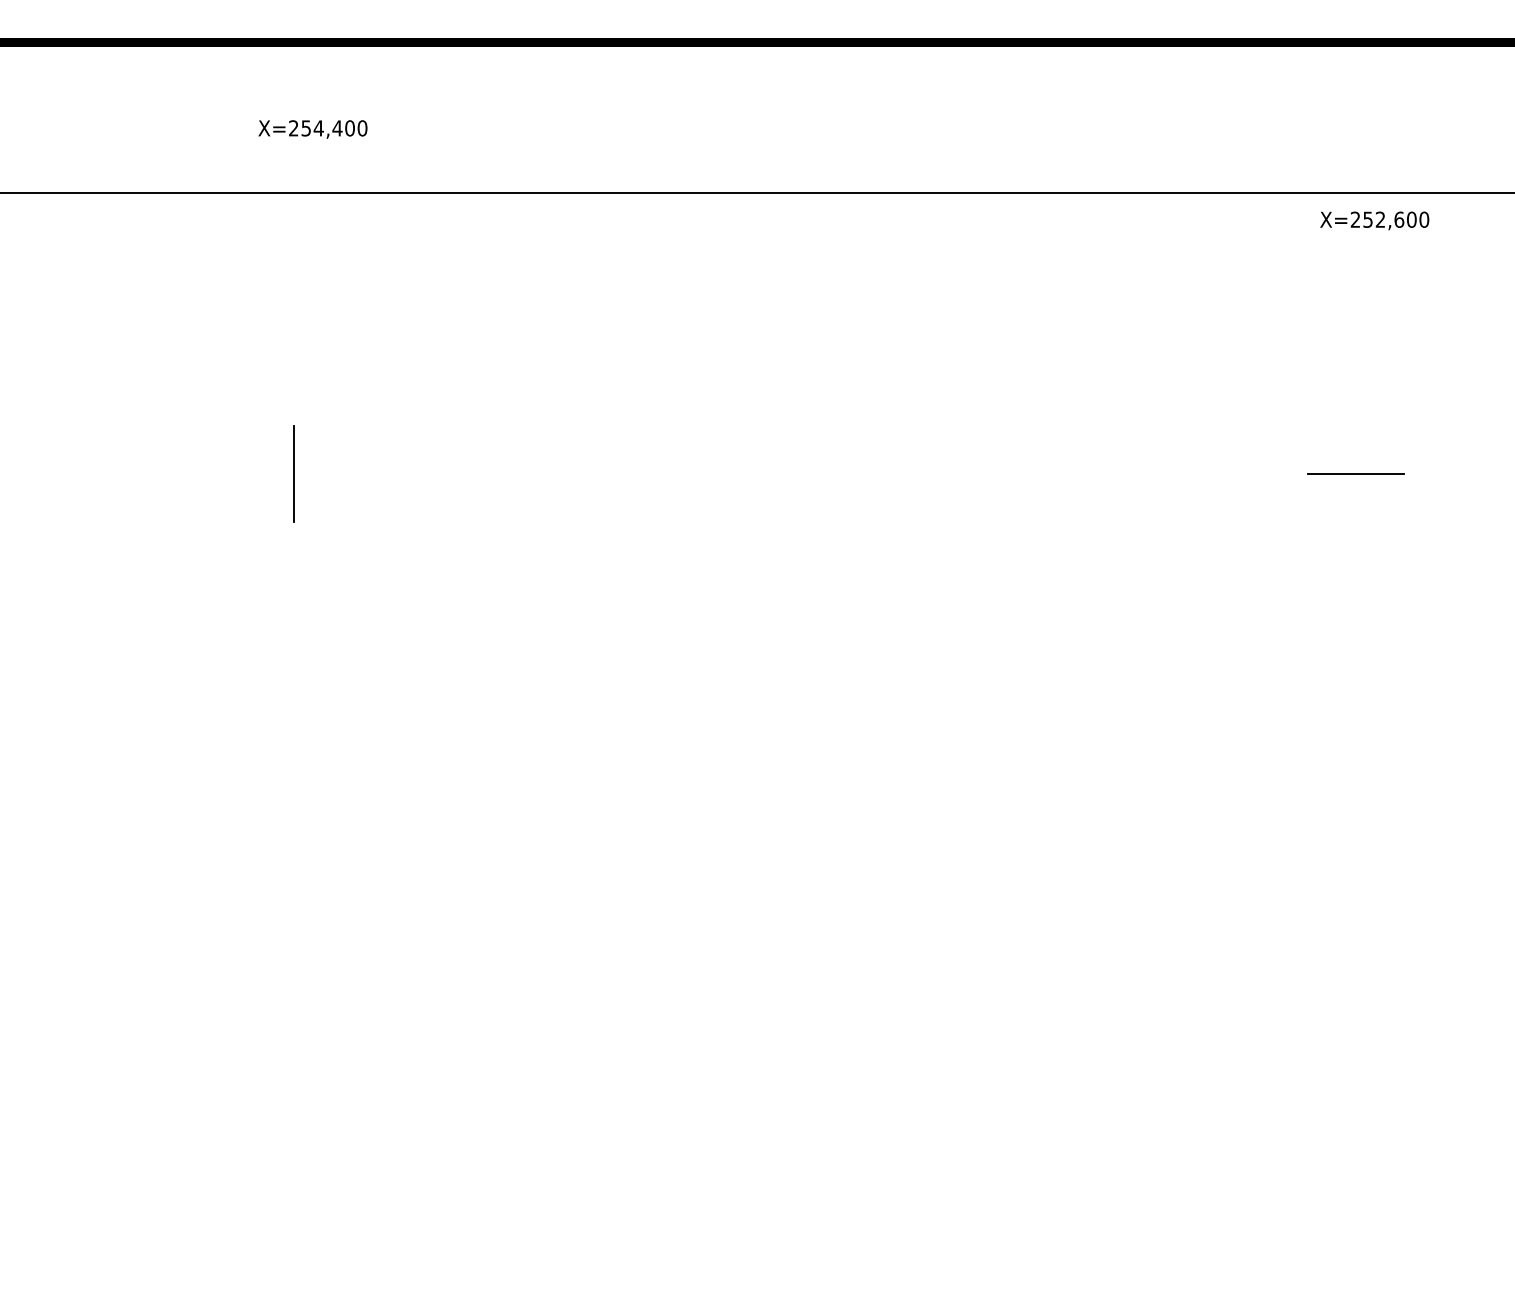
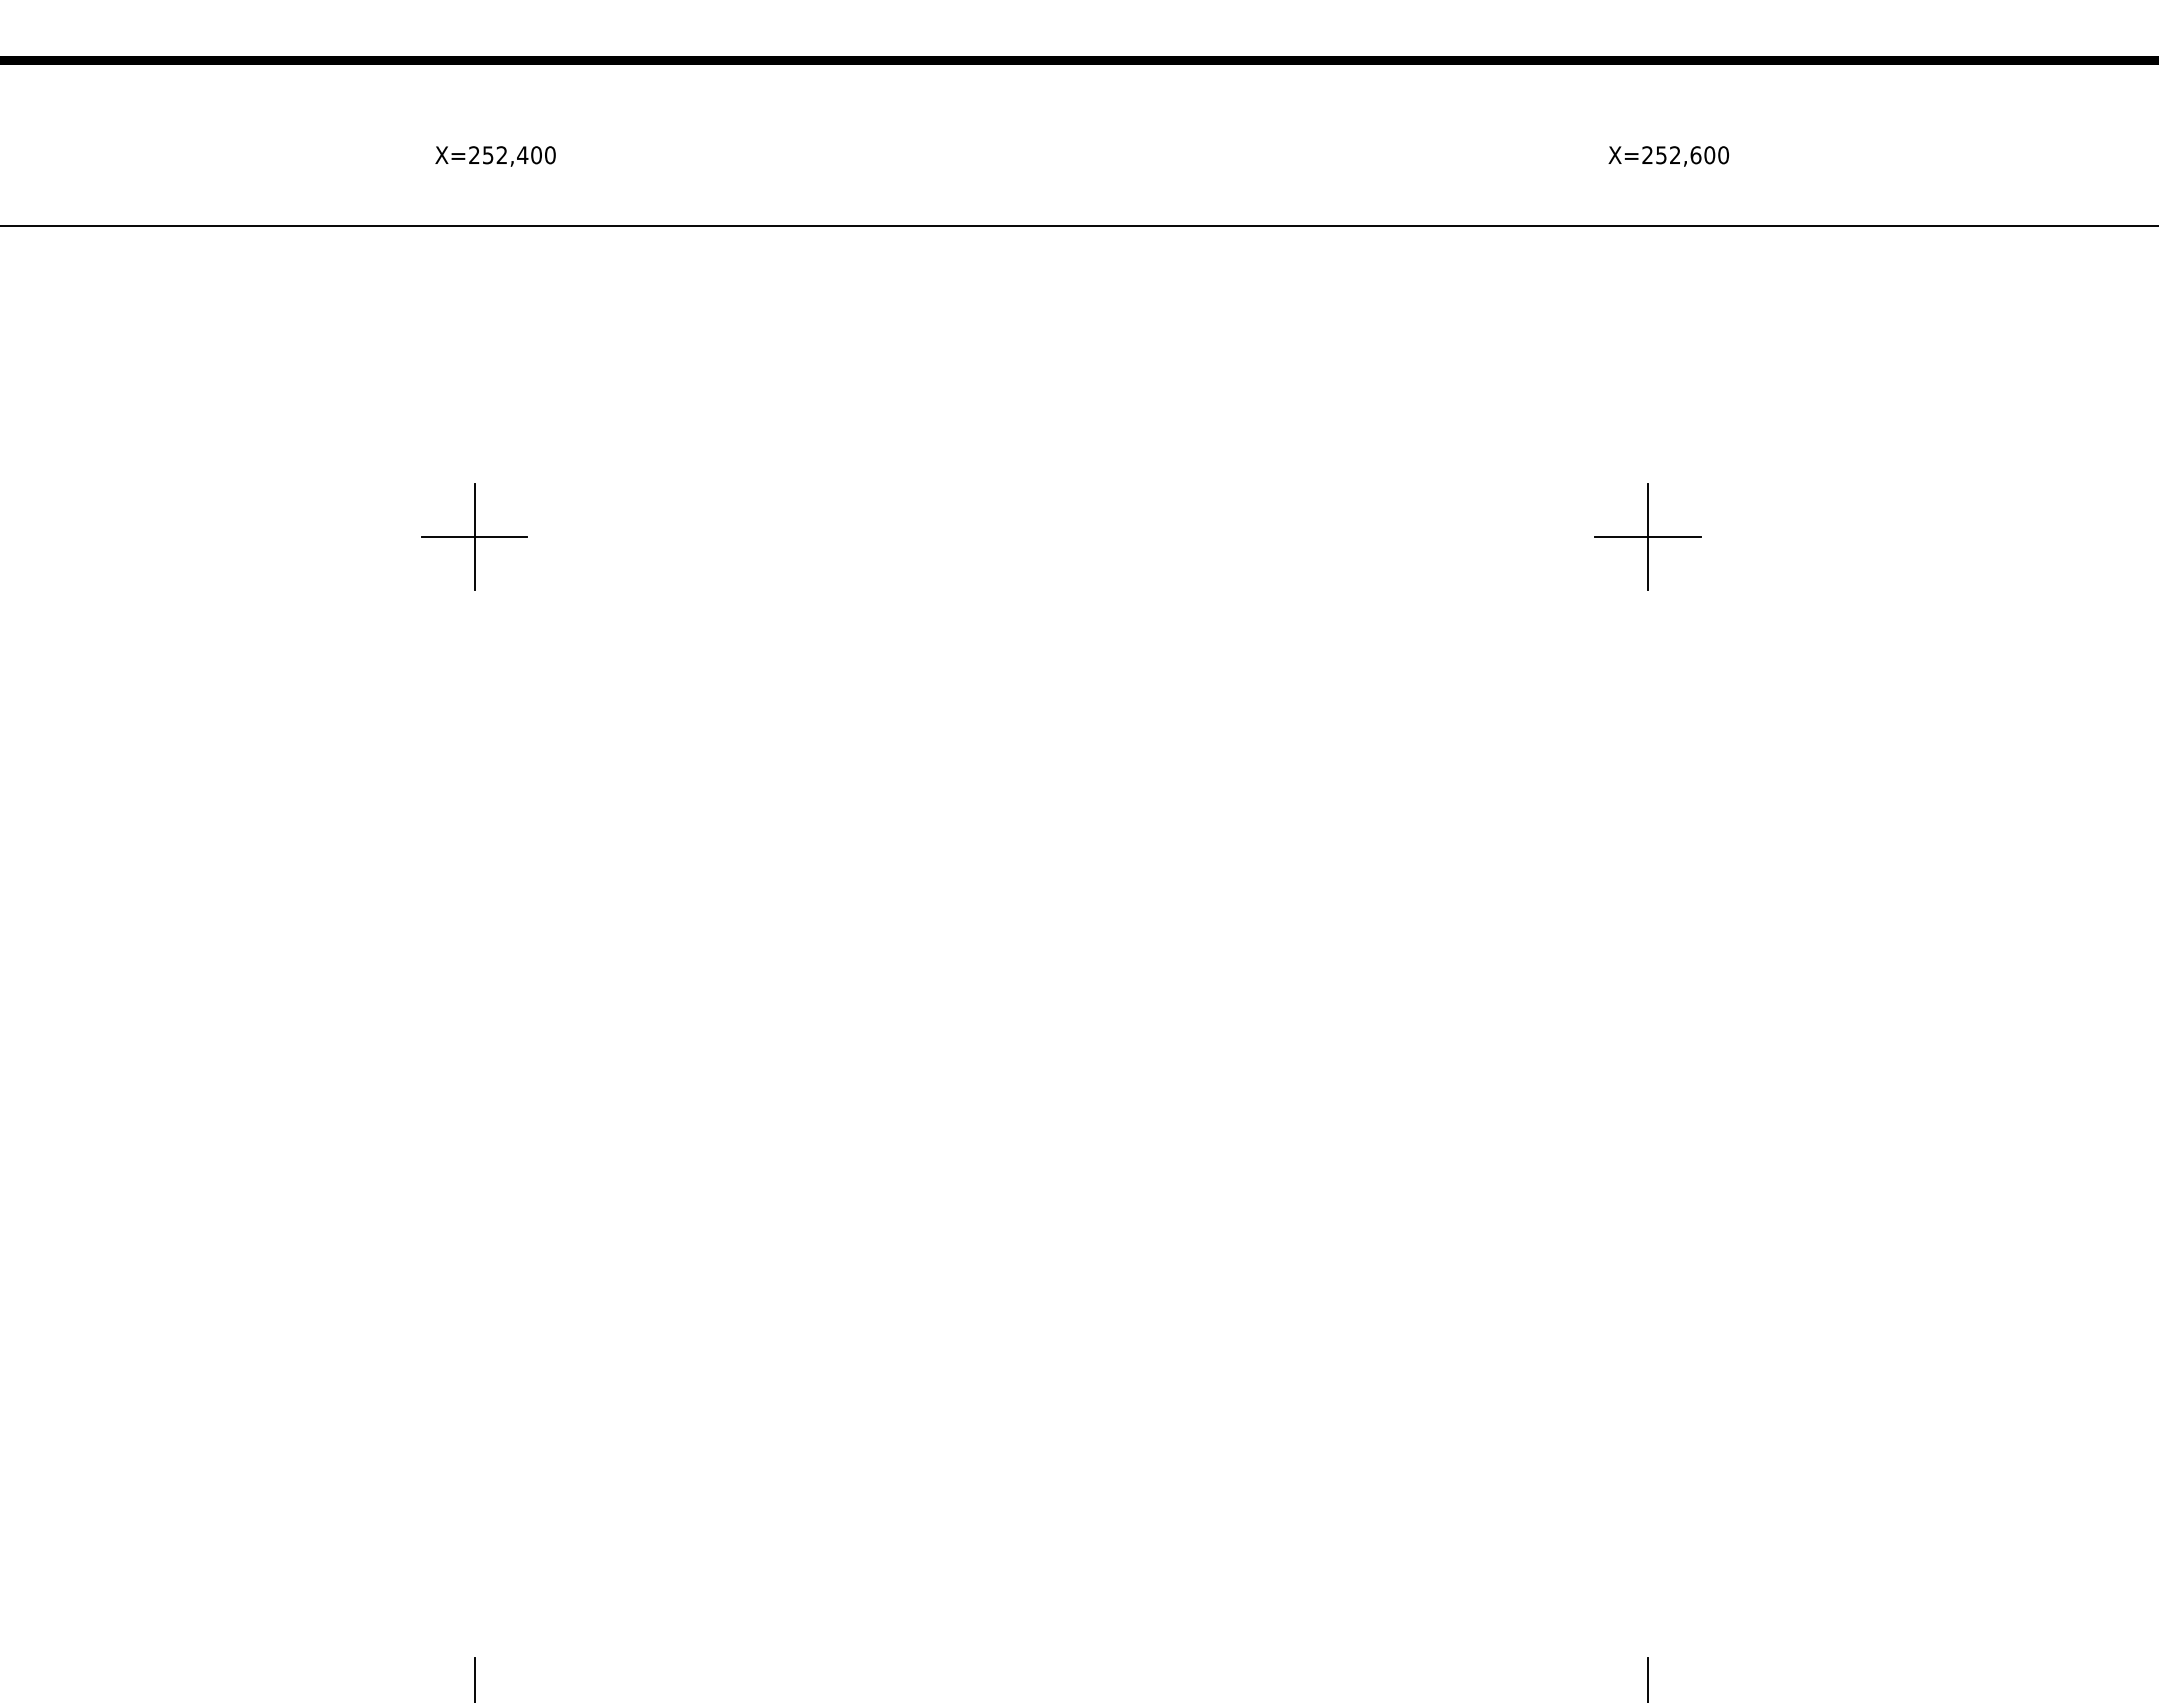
text: (318, 127) -> (501, 154), X=254,400 -> X=252,400
text: (1374, 220) -> (1668, 156), moved
line: (1355, 473) -> (1647, 536), added
line: (293, 474) -> (474, 537), added

